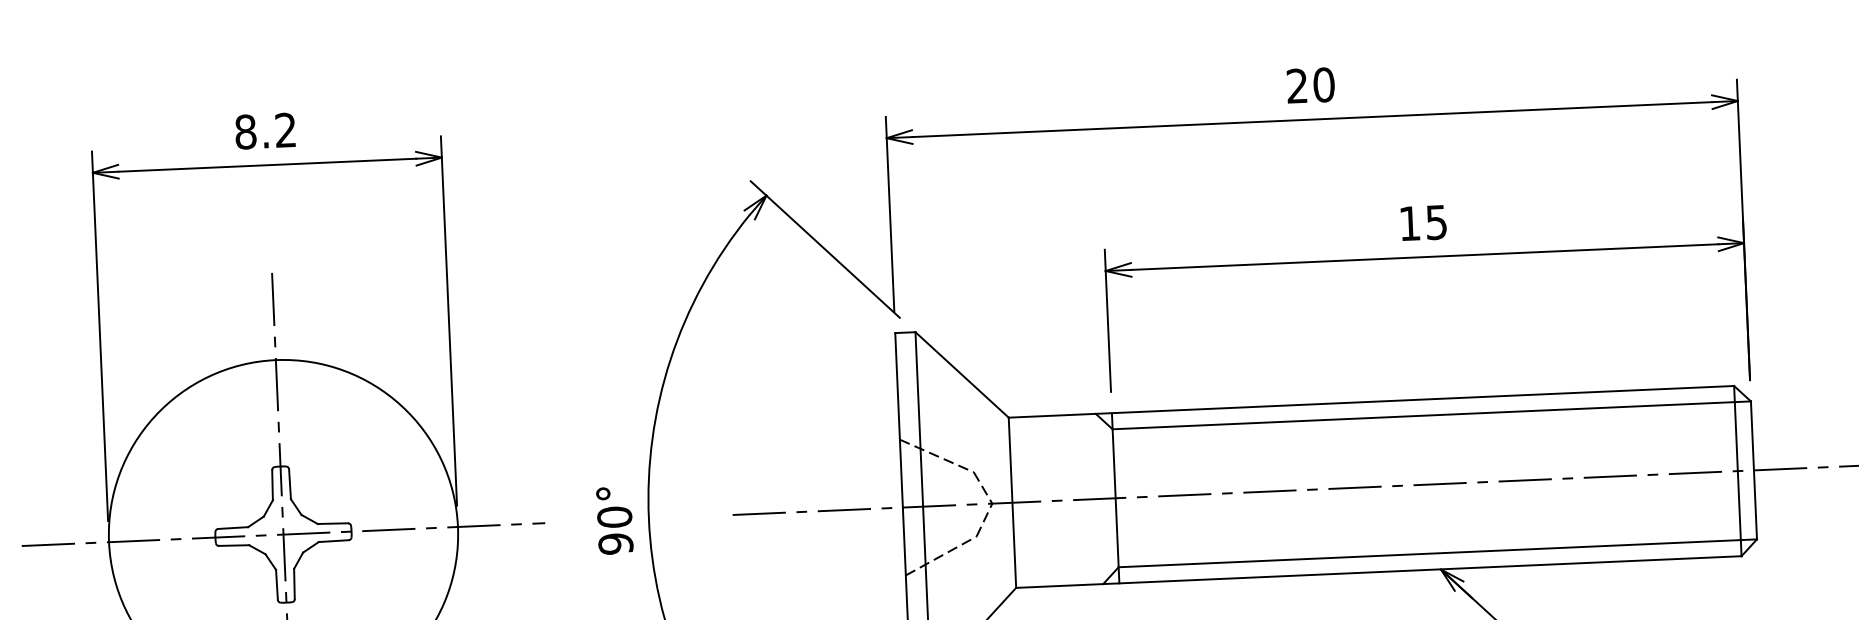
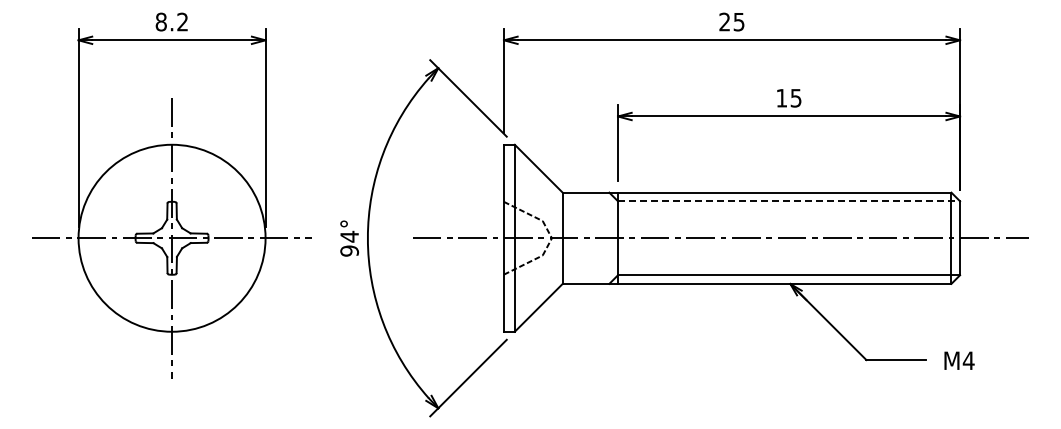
text: (1322, 83) -> (738, 21), 20 -> 25
line: (1432, 415) -> (789, 201), solid -> dashed
text: (614, 516) -> (349, 236), 90° -> 94°

